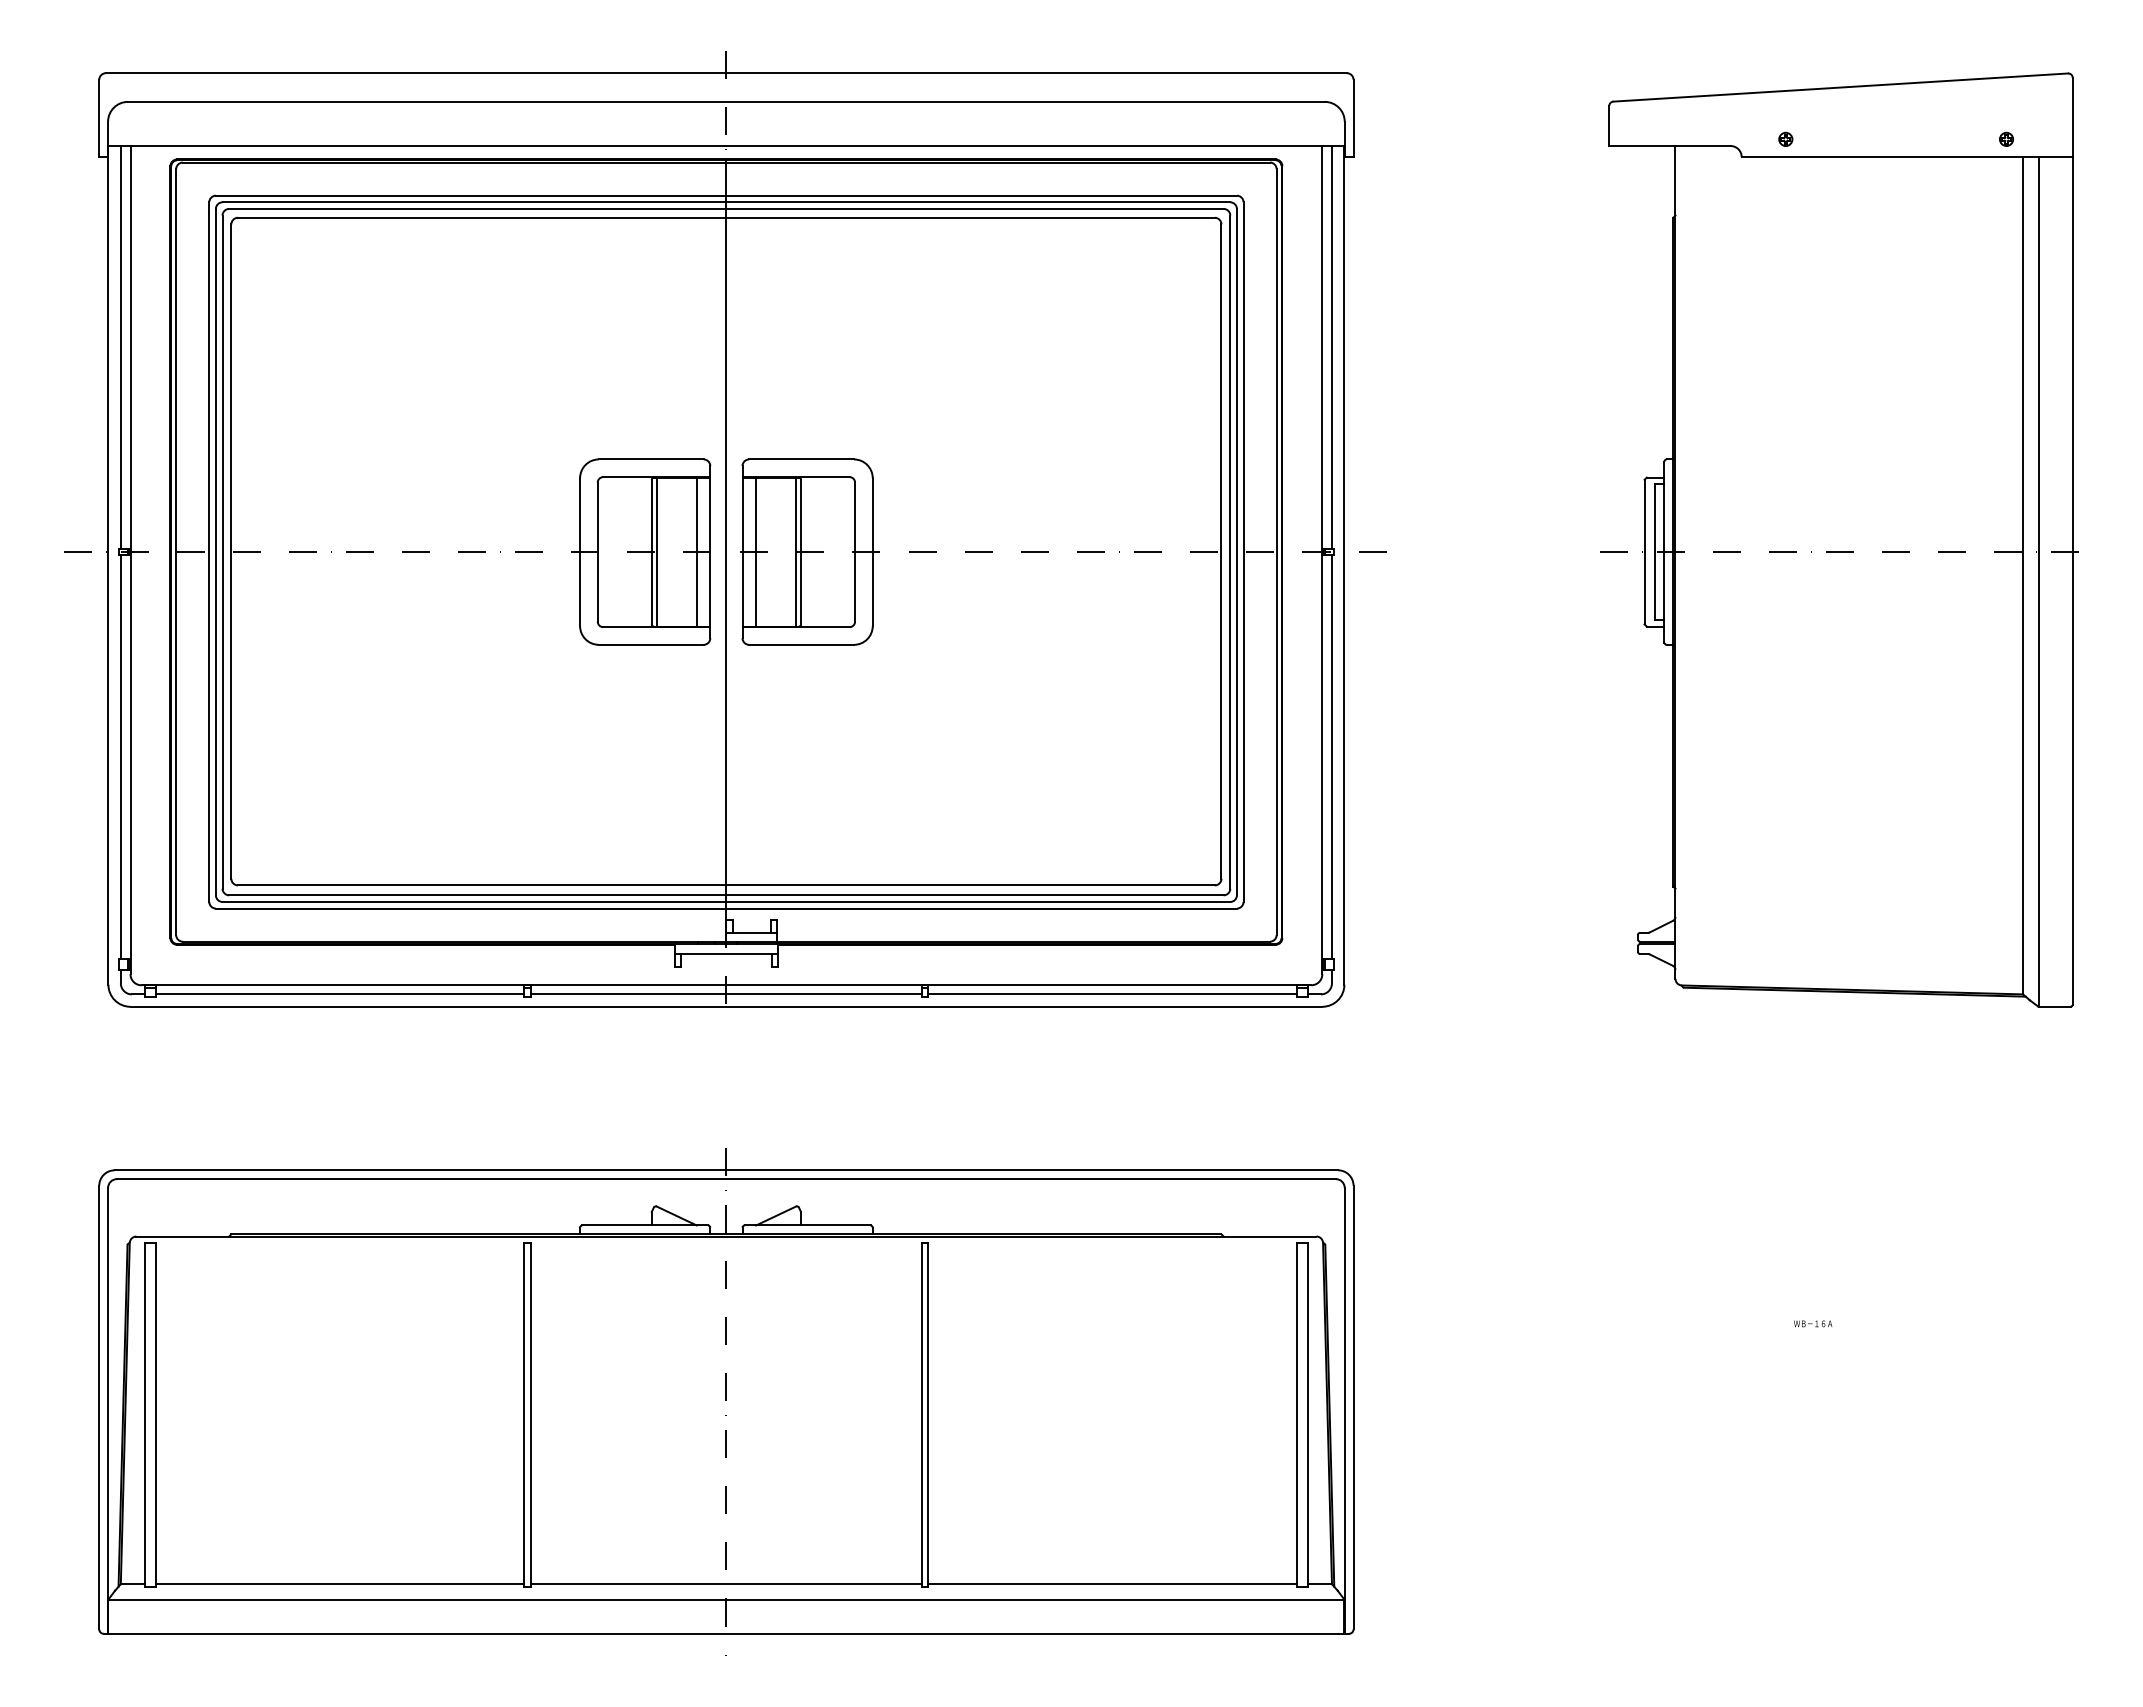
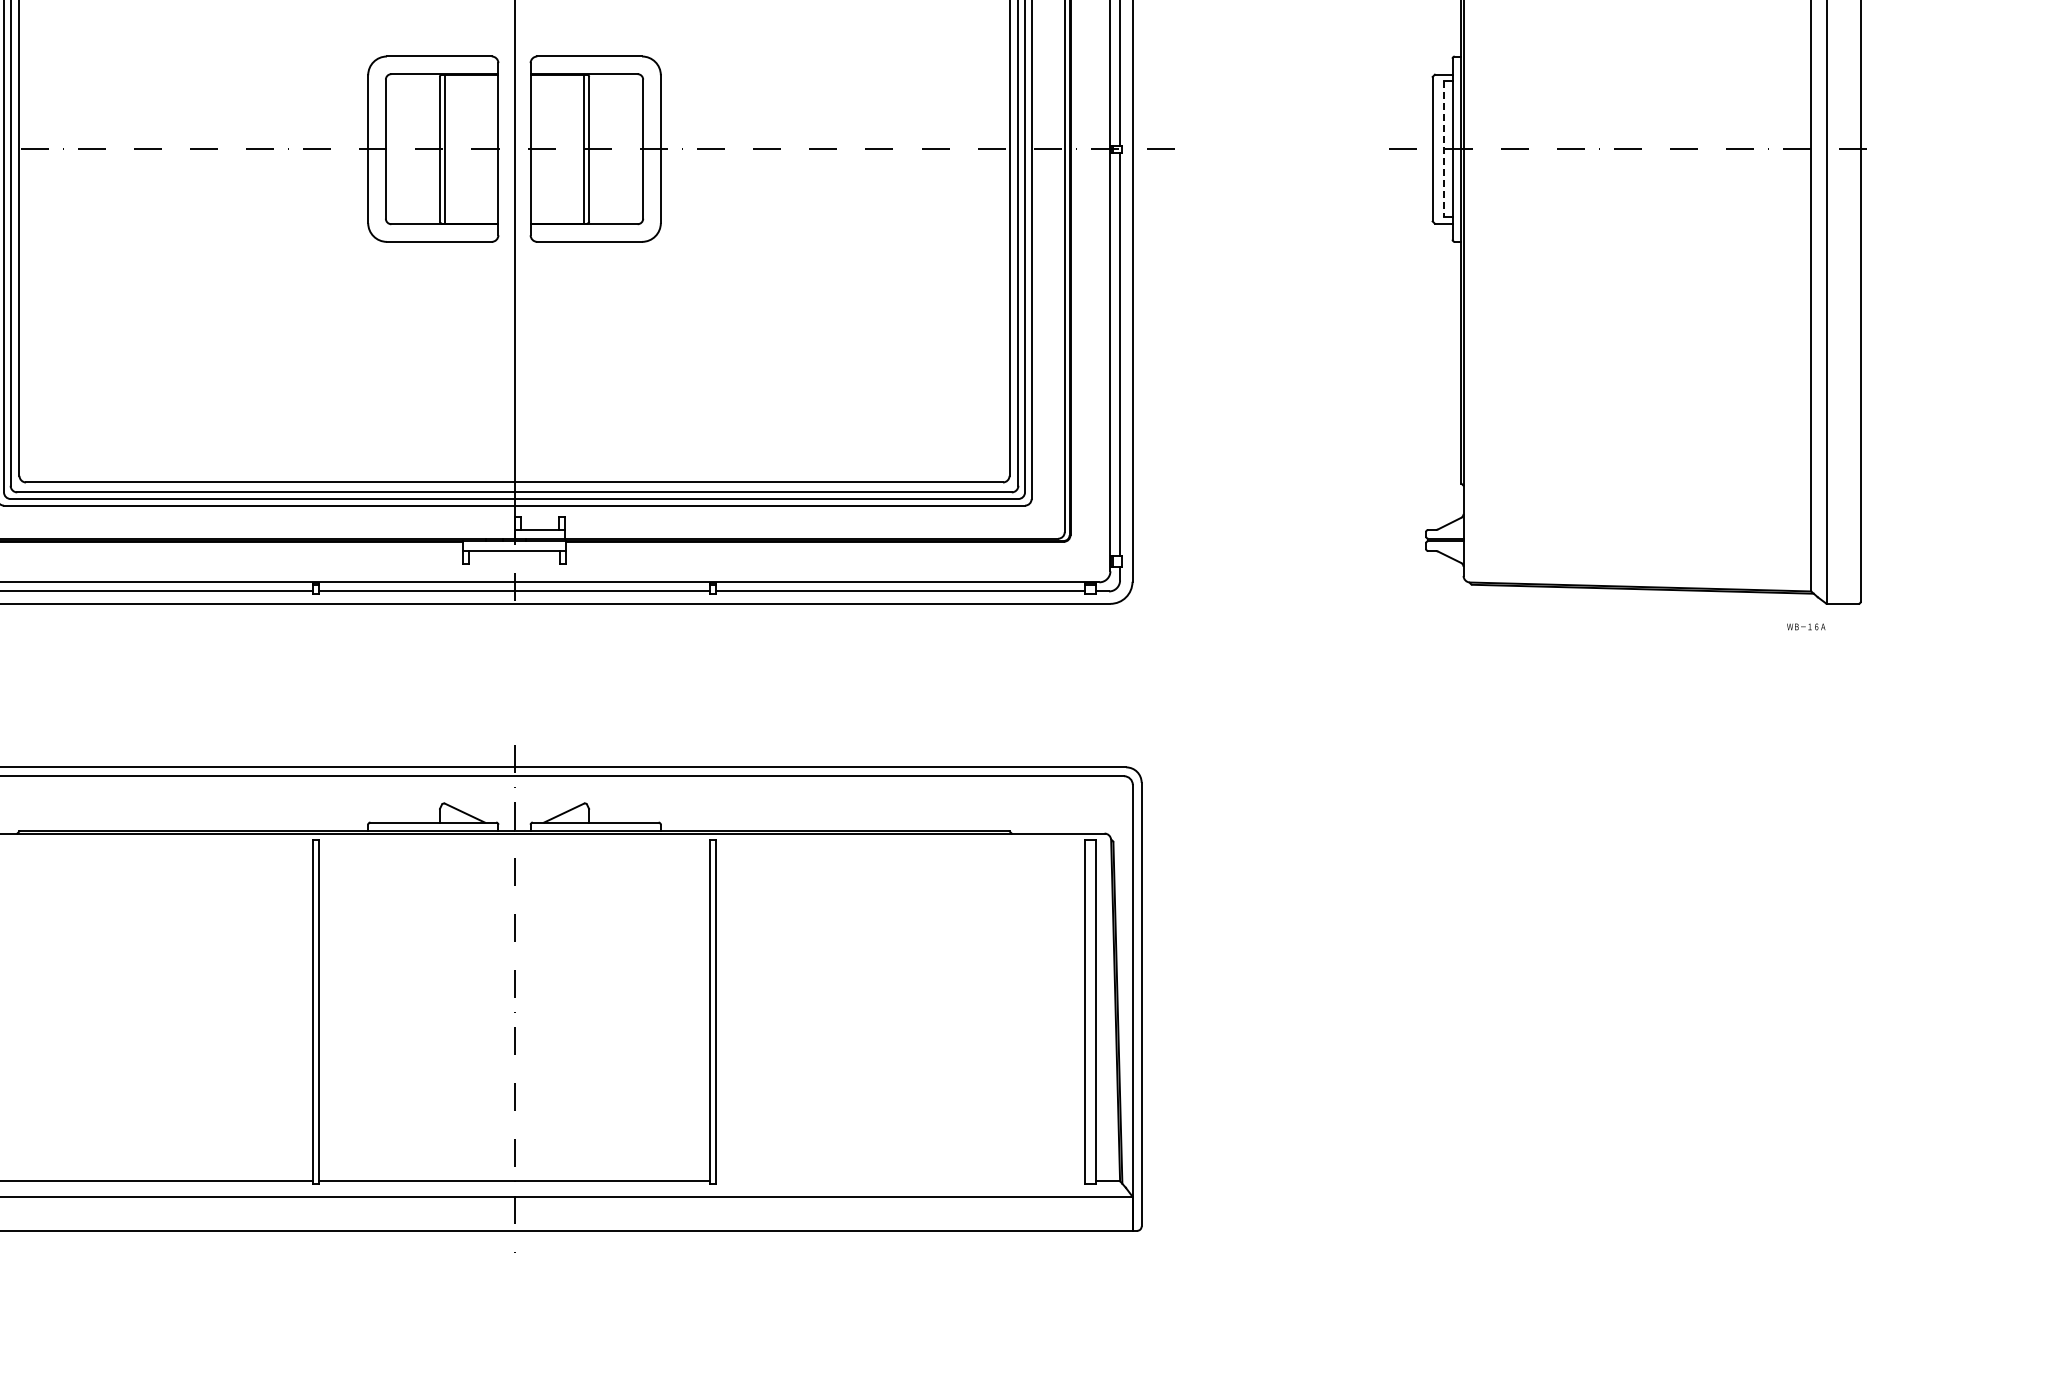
line: (696, 551) -> (484, 148), removed
line: (756, 551) -> (544, 148), removed
line: (1655, 552) -> (1443, 149), solid -> dashed
text: (1813, 1323) -> (1806, 626), moved
line: (1112, 1584) -> (900, 1181), removed

